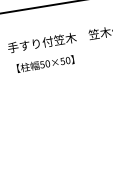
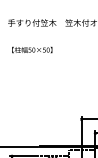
text: (45, 63) -> (32, 49), moved

